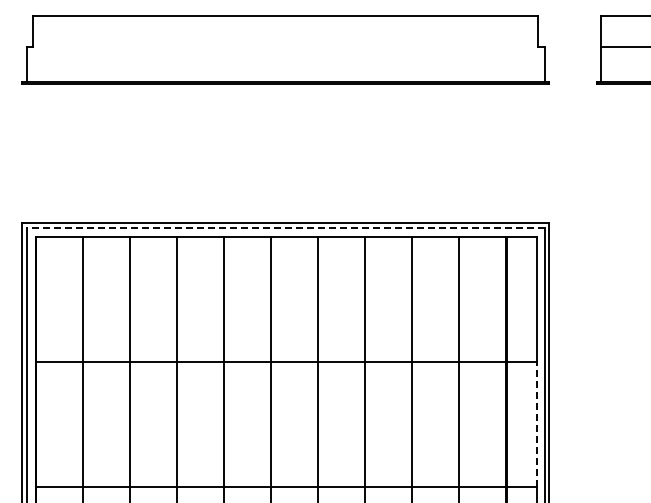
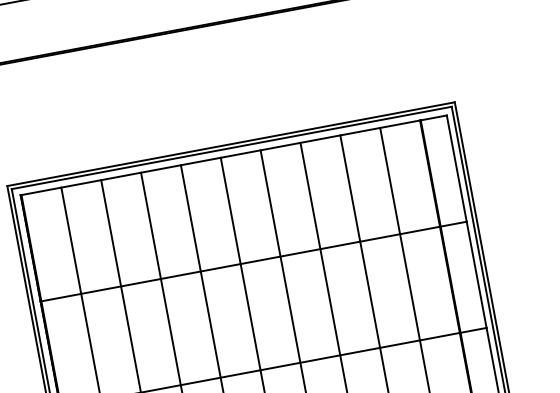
line: (285, 227) -> (231, 147), dashed -> solid
line: (537, 424) -> (476, 274), dashed -> solid

